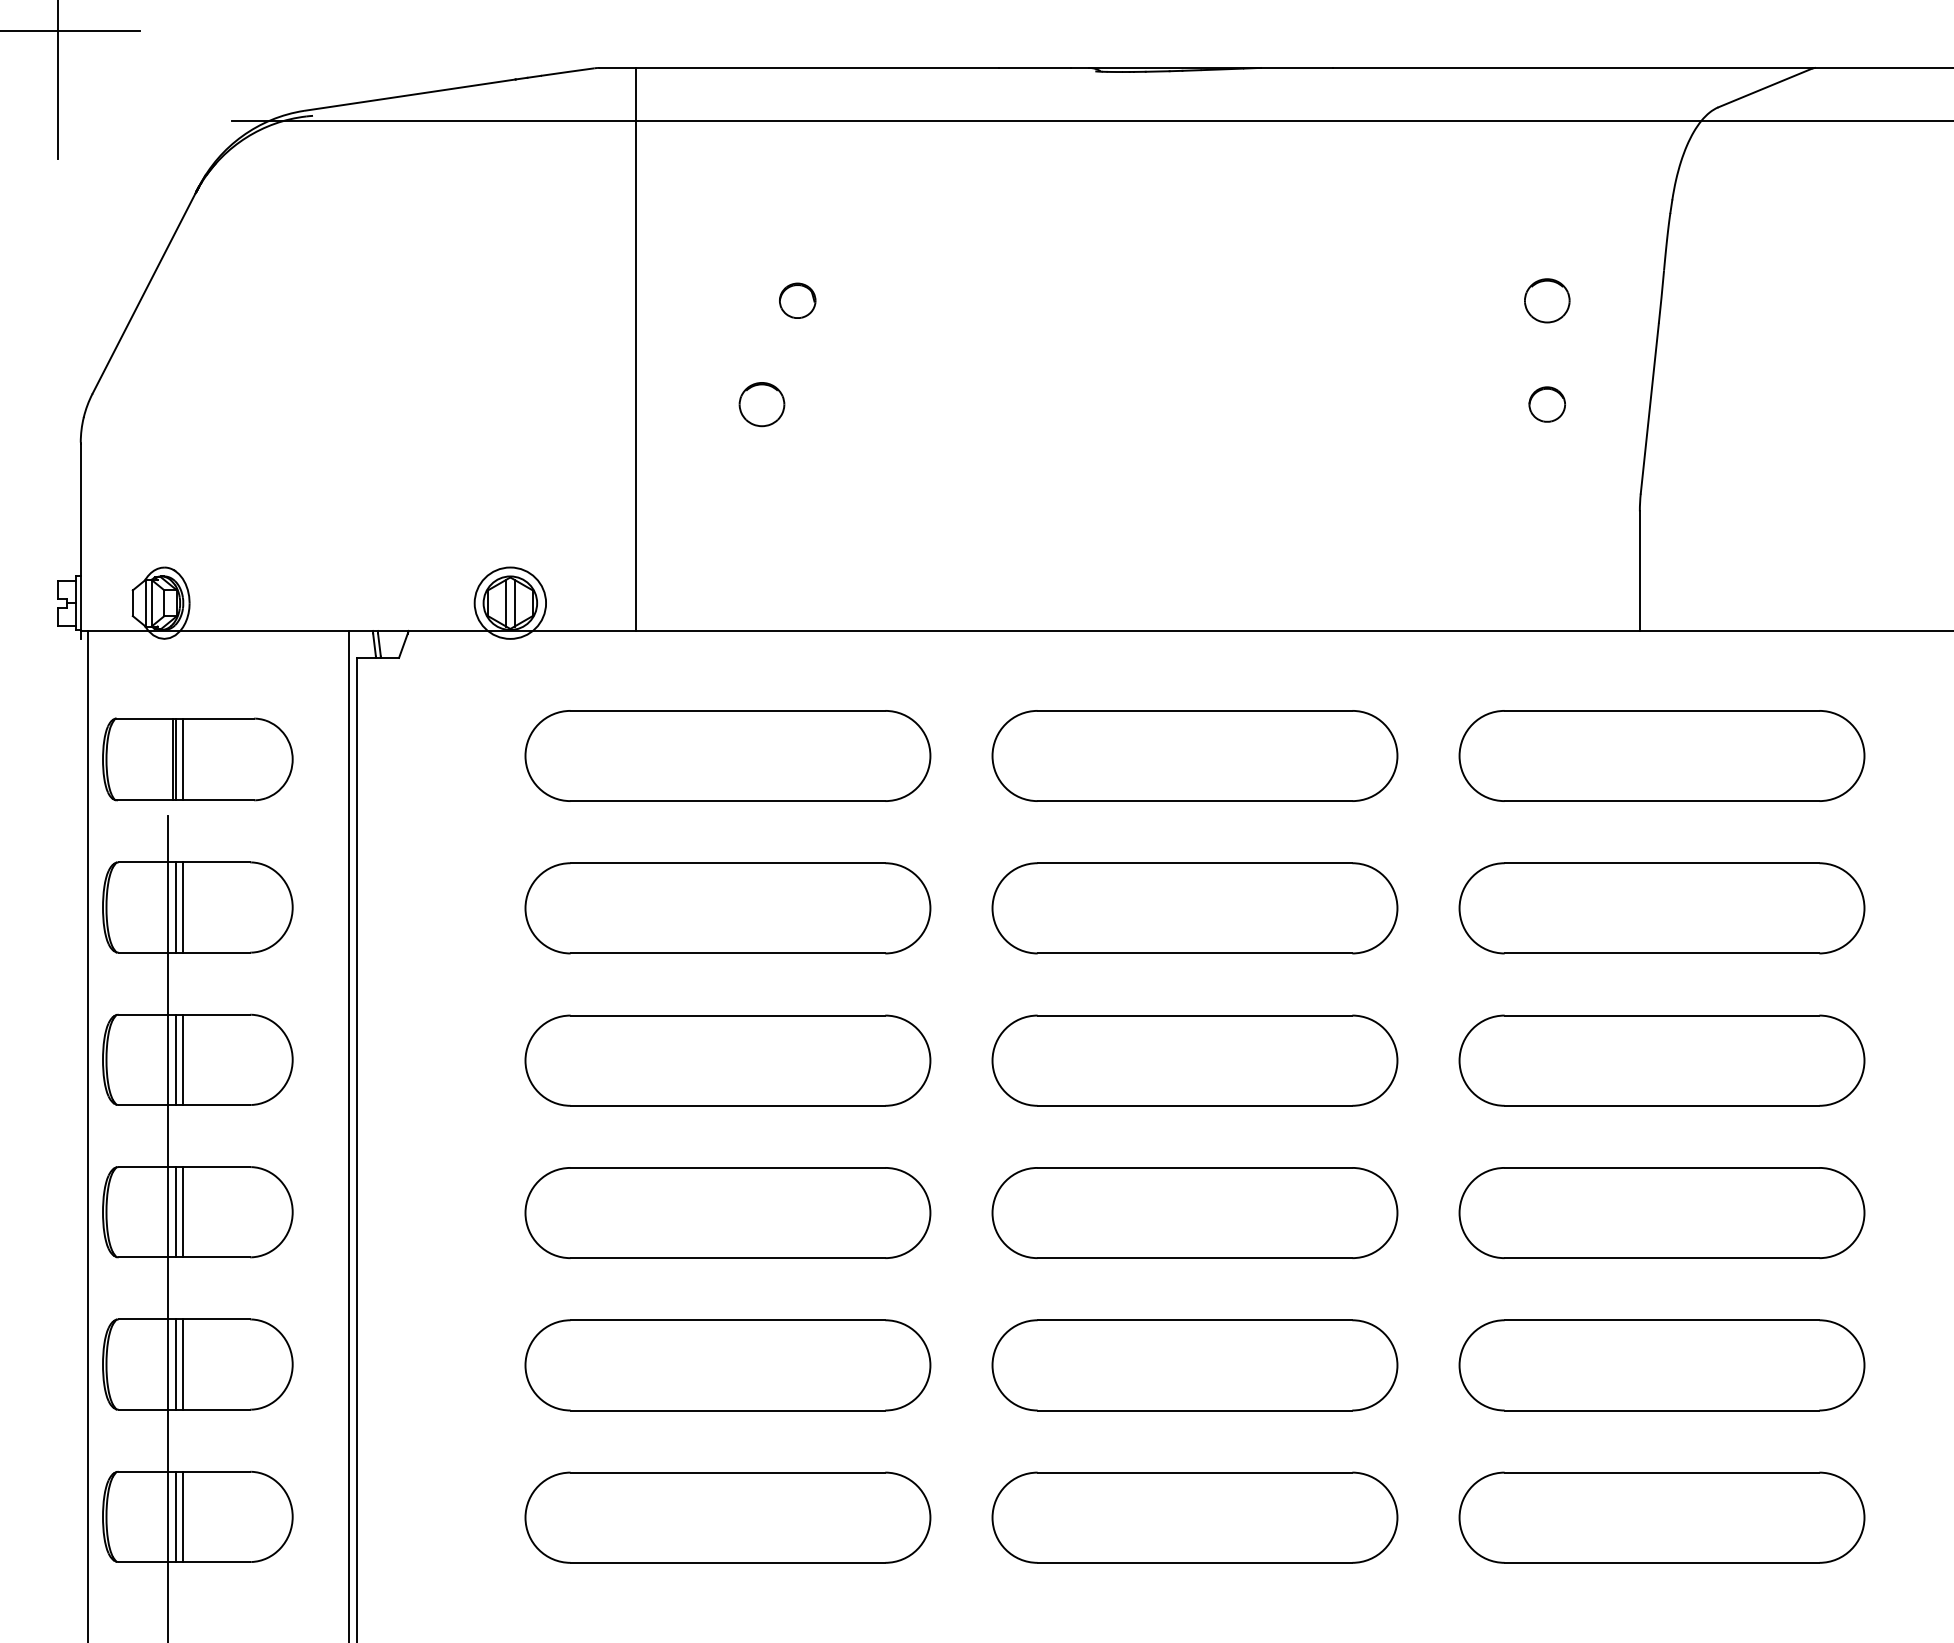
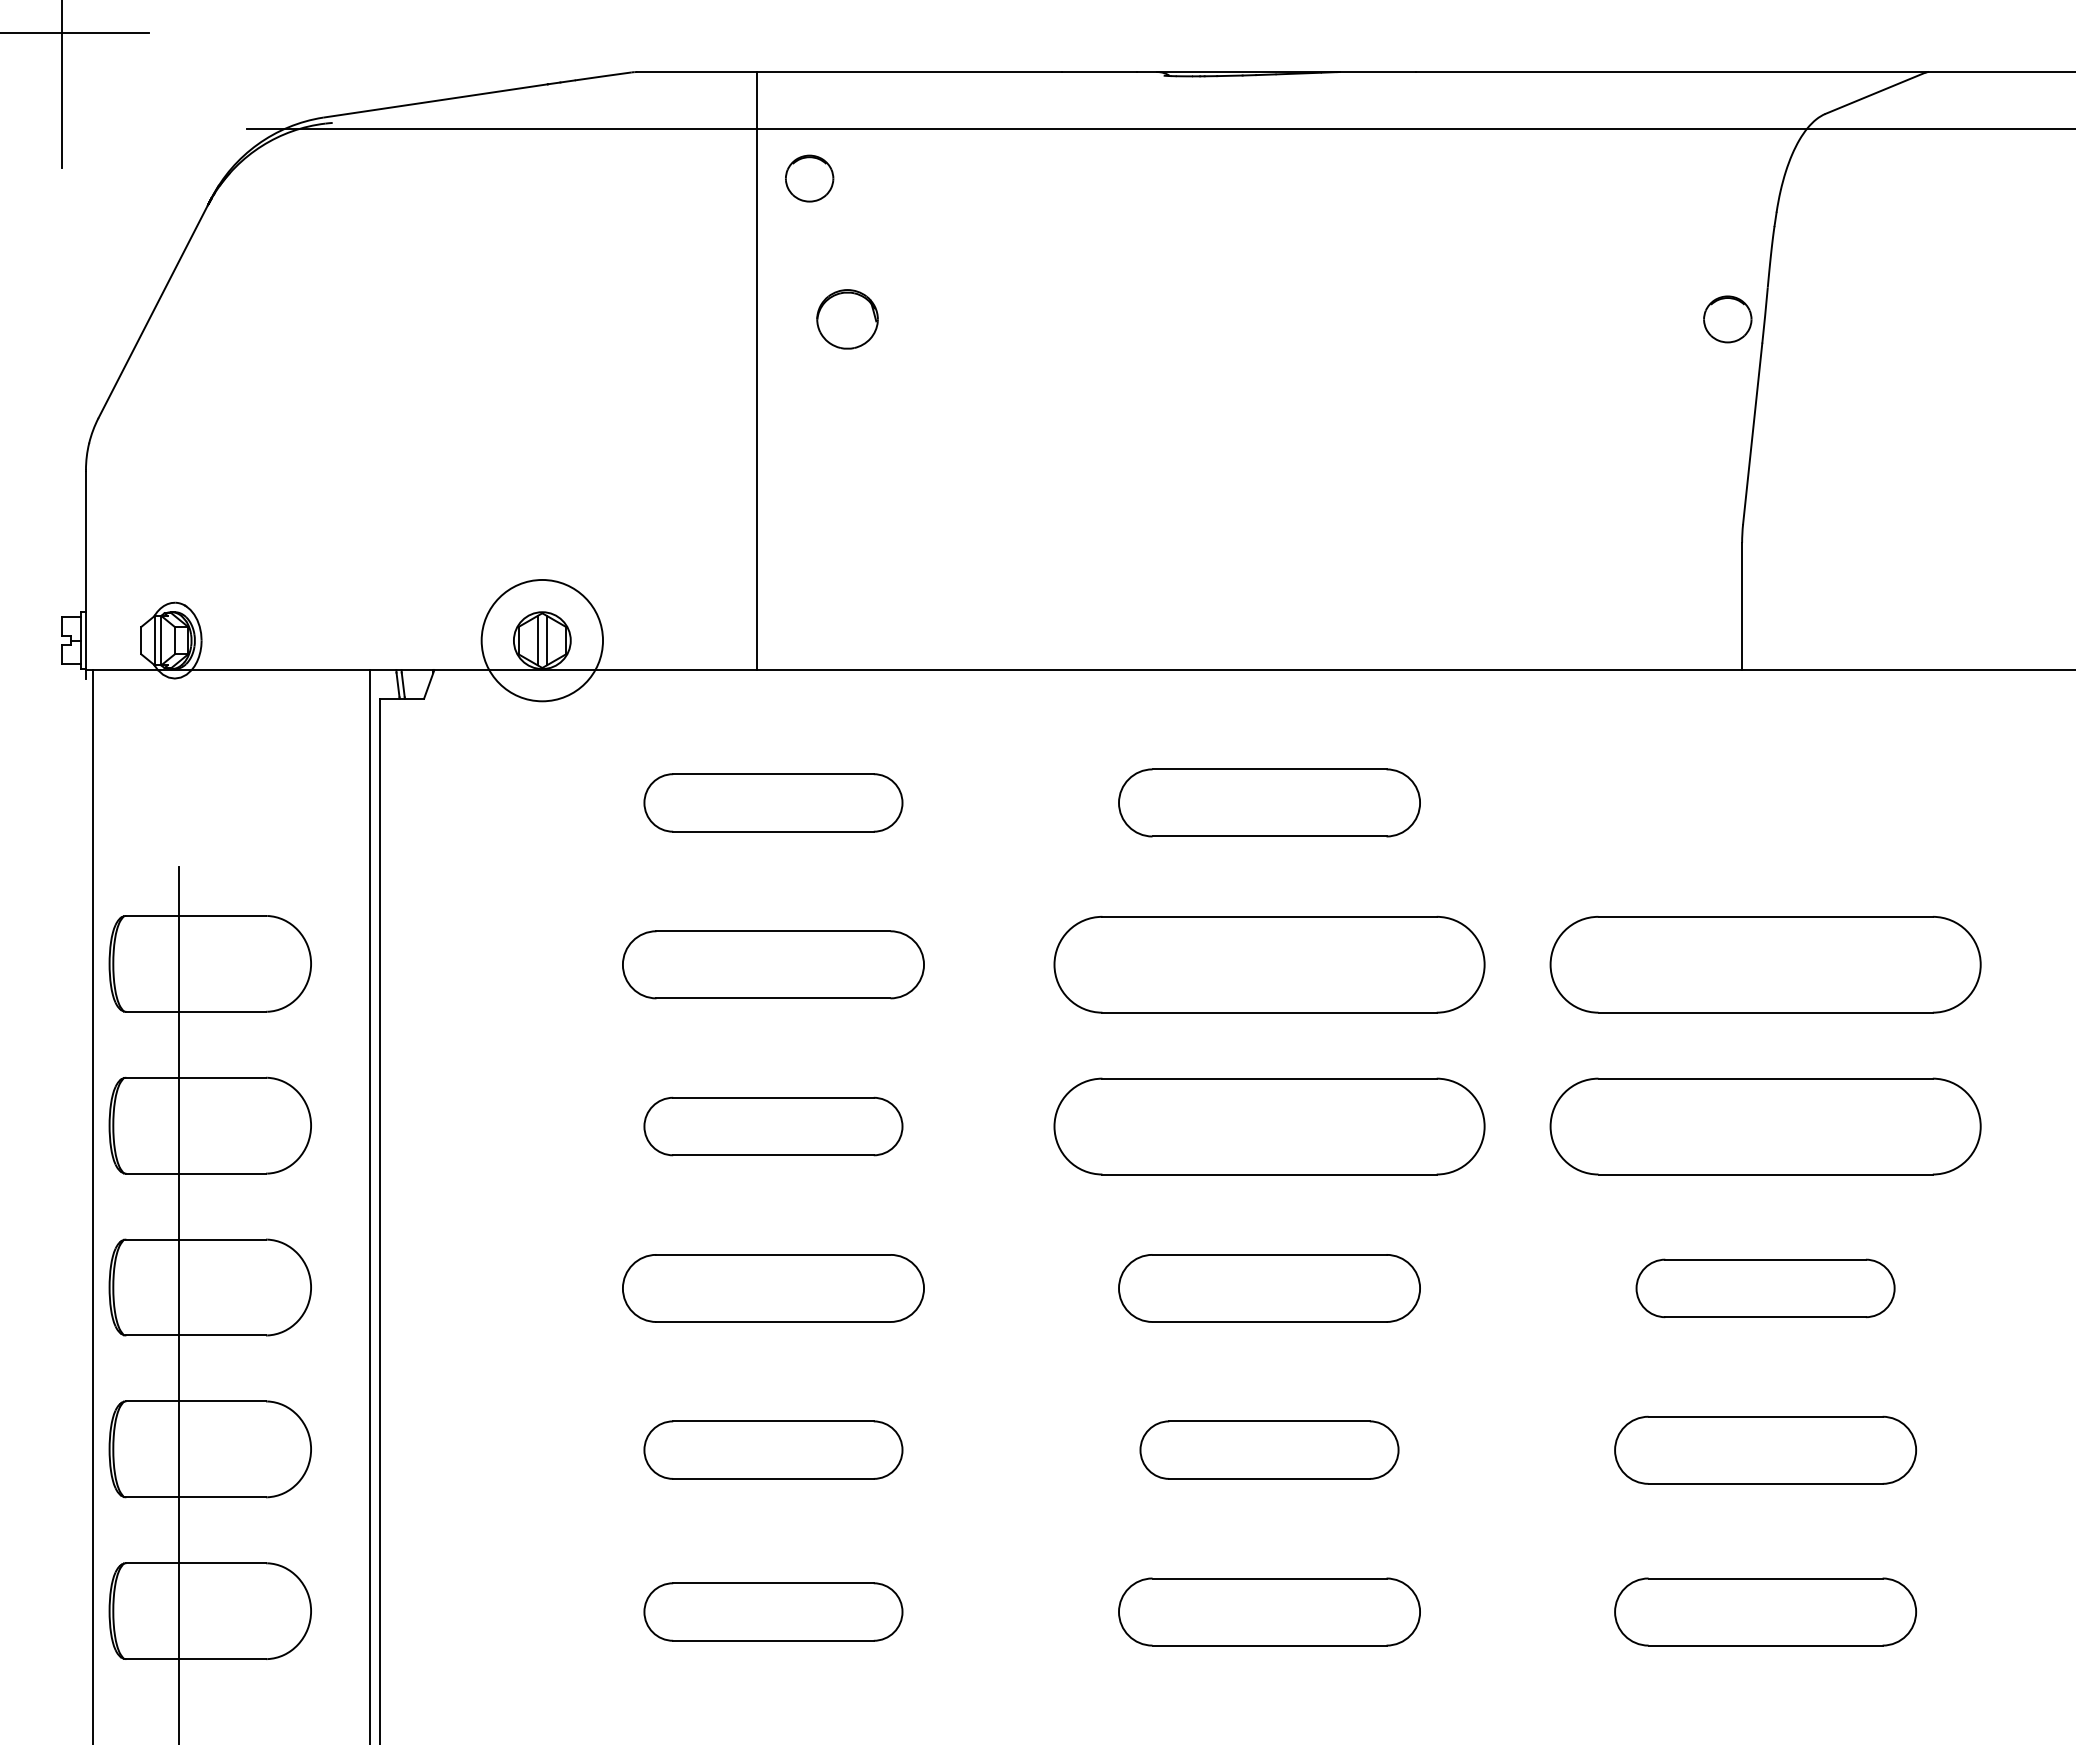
part: (797, 300) -> (847, 319), size x1.6
part: (1547, 300) -> (1727, 319), moved
line: (635, 349) -> (756, 371), moved
part: (761, 404) -> (809, 178), moved
part: (1547, 404) -> (1643, 429), removed
circle: (510, 603) -> (542, 640), size x1.6
part: (727, 755) -> (773, 802), size x0.6
part: (1194, 755) -> (1269, 802), size x0.7
part: (1661, 755) -> (1765, 802), removed
part: (197, 759) -> (209, 806), removed
line: (175, 907) -> (186, 963), removed
line: (182, 907) -> (194, 963), removed
part: (727, 908) -> (773, 964), size x0.7
line: (175, 1059) -> (186, 1125), removed
line: (182, 1059) -> (194, 1125), removed
part: (727, 1060) -> (773, 1126), size x0.6
line: (175, 1212) -> (186, 1287), removed
line: (182, 1212) -> (194, 1287), removed
part: (727, 1213) -> (773, 1288), size x0.7
part: (1194, 1213) -> (1269, 1288), size x0.7
part: (1661, 1213) -> (1765, 1288), size x0.6
line: (175, 1364) -> (186, 1449), removed
line: (182, 1364) -> (194, 1449), removed
part: (727, 1364) -> (773, 1449), size x0.6
part: (1194, 1364) -> (1269, 1449), size x0.6
part: (1661, 1365) -> (1765, 1450), size x0.7
line: (175, 1517) -> (186, 1611), removed
line: (182, 1517) -> (194, 1611), removed
part: (727, 1517) -> (773, 1611), size x0.6
part: (1194, 1517) -> (1269, 1611), size x0.7
part: (1661, 1517) -> (1765, 1611), size x0.7

